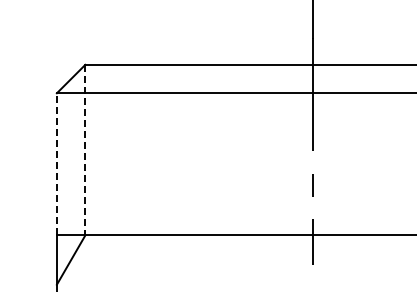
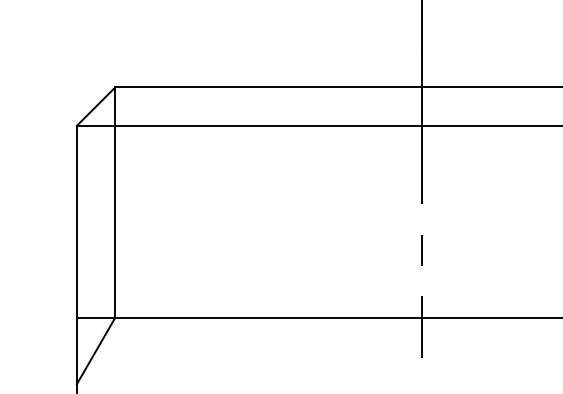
line: (85, 150) -> (115, 203), dashed -> solid
line: (56, 163) -> (76, 220), dashed -> solid

